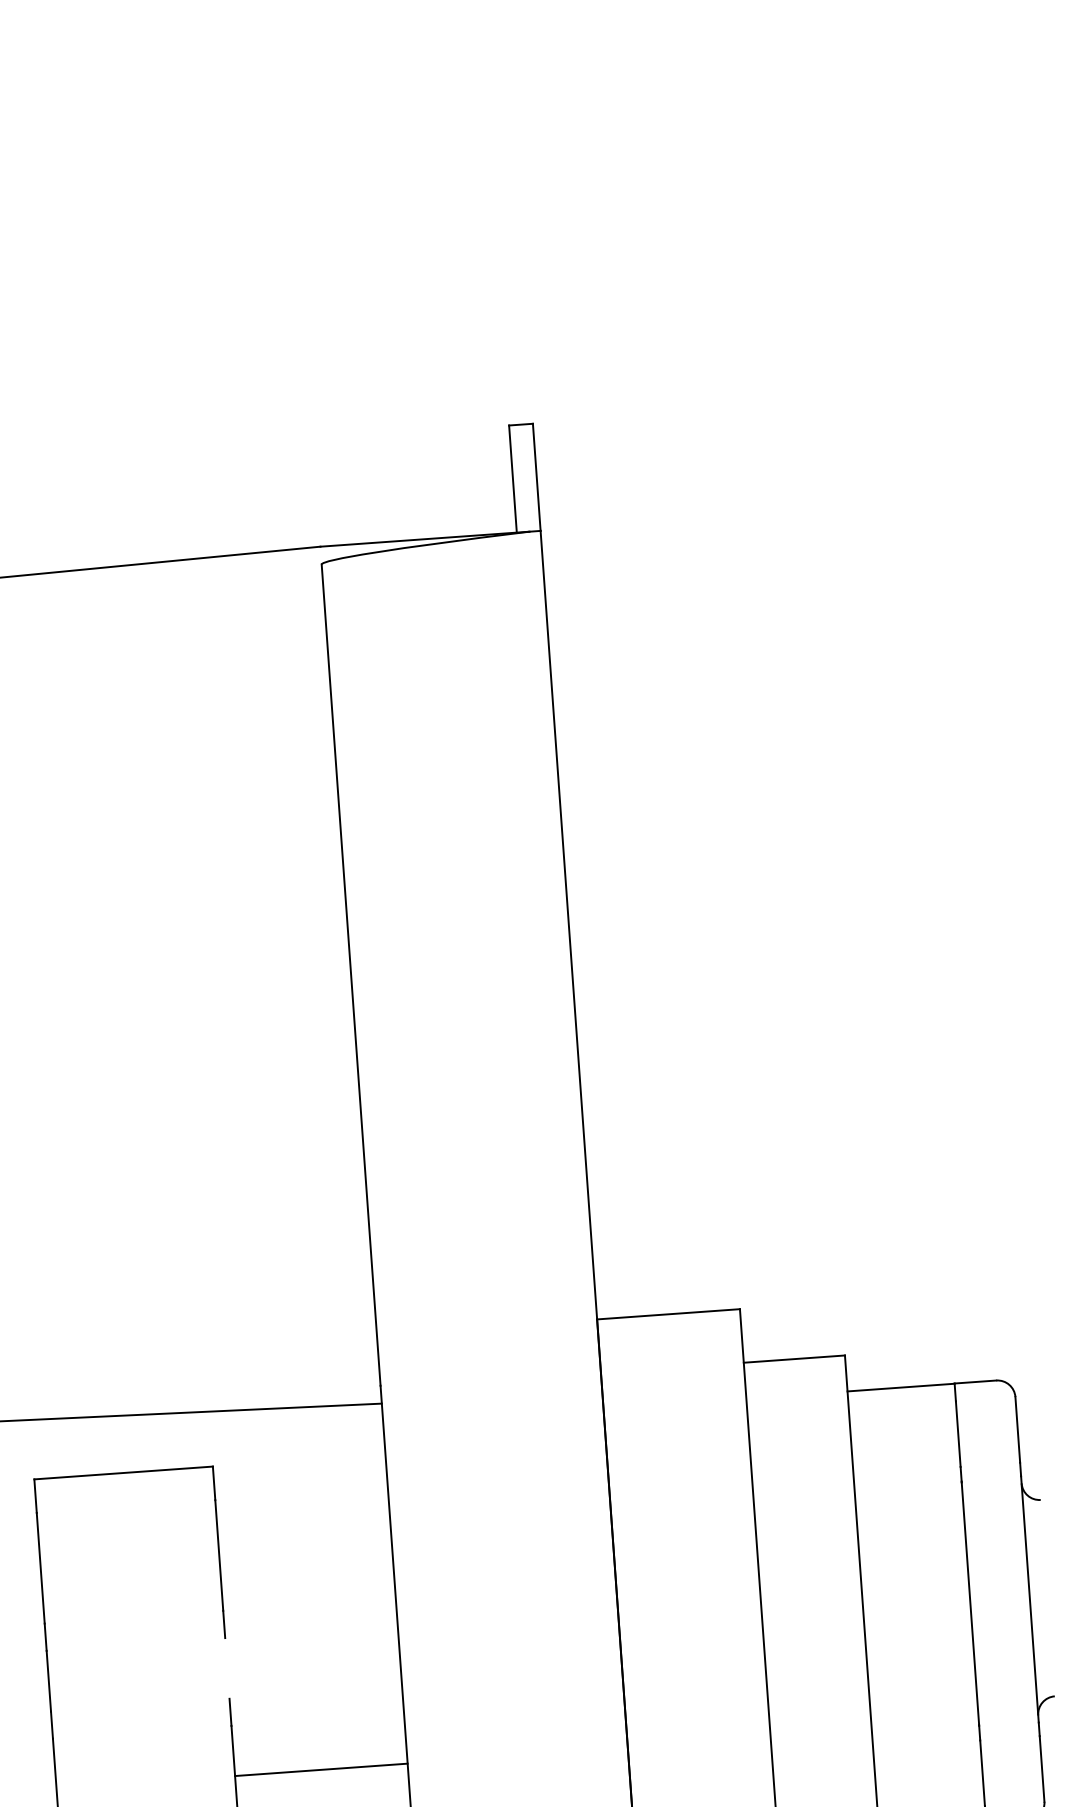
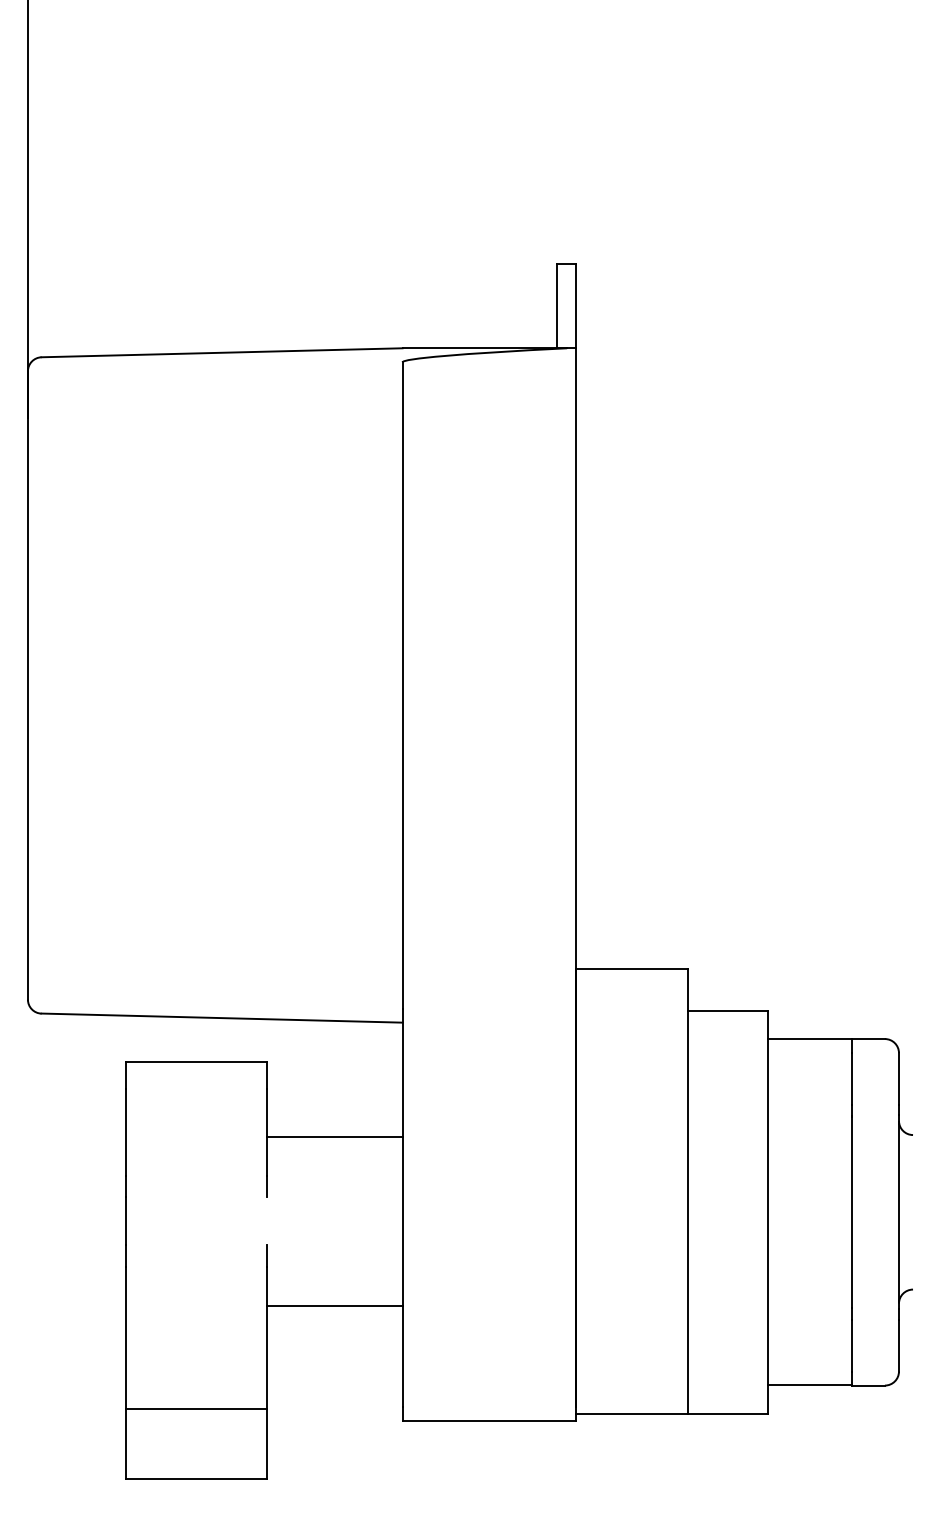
line: (305, 1555) -> (334, 1137), added

